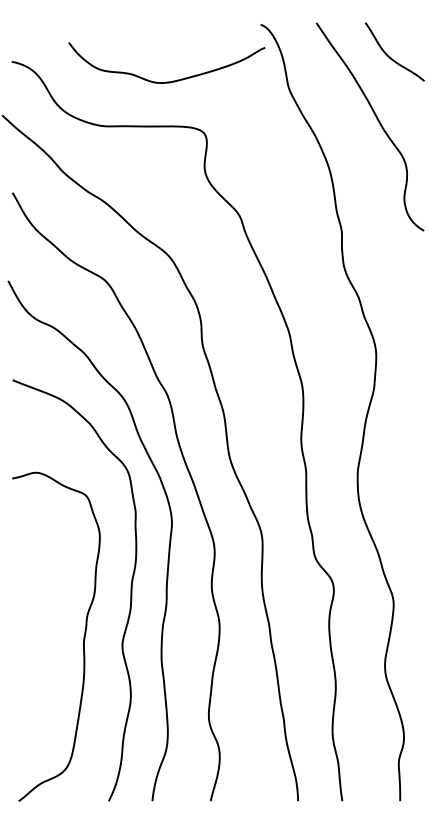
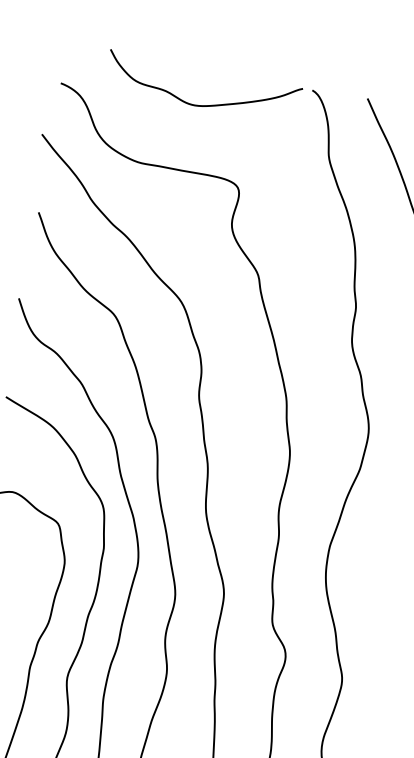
curve: (172, 80) -> (206, 104), moved

